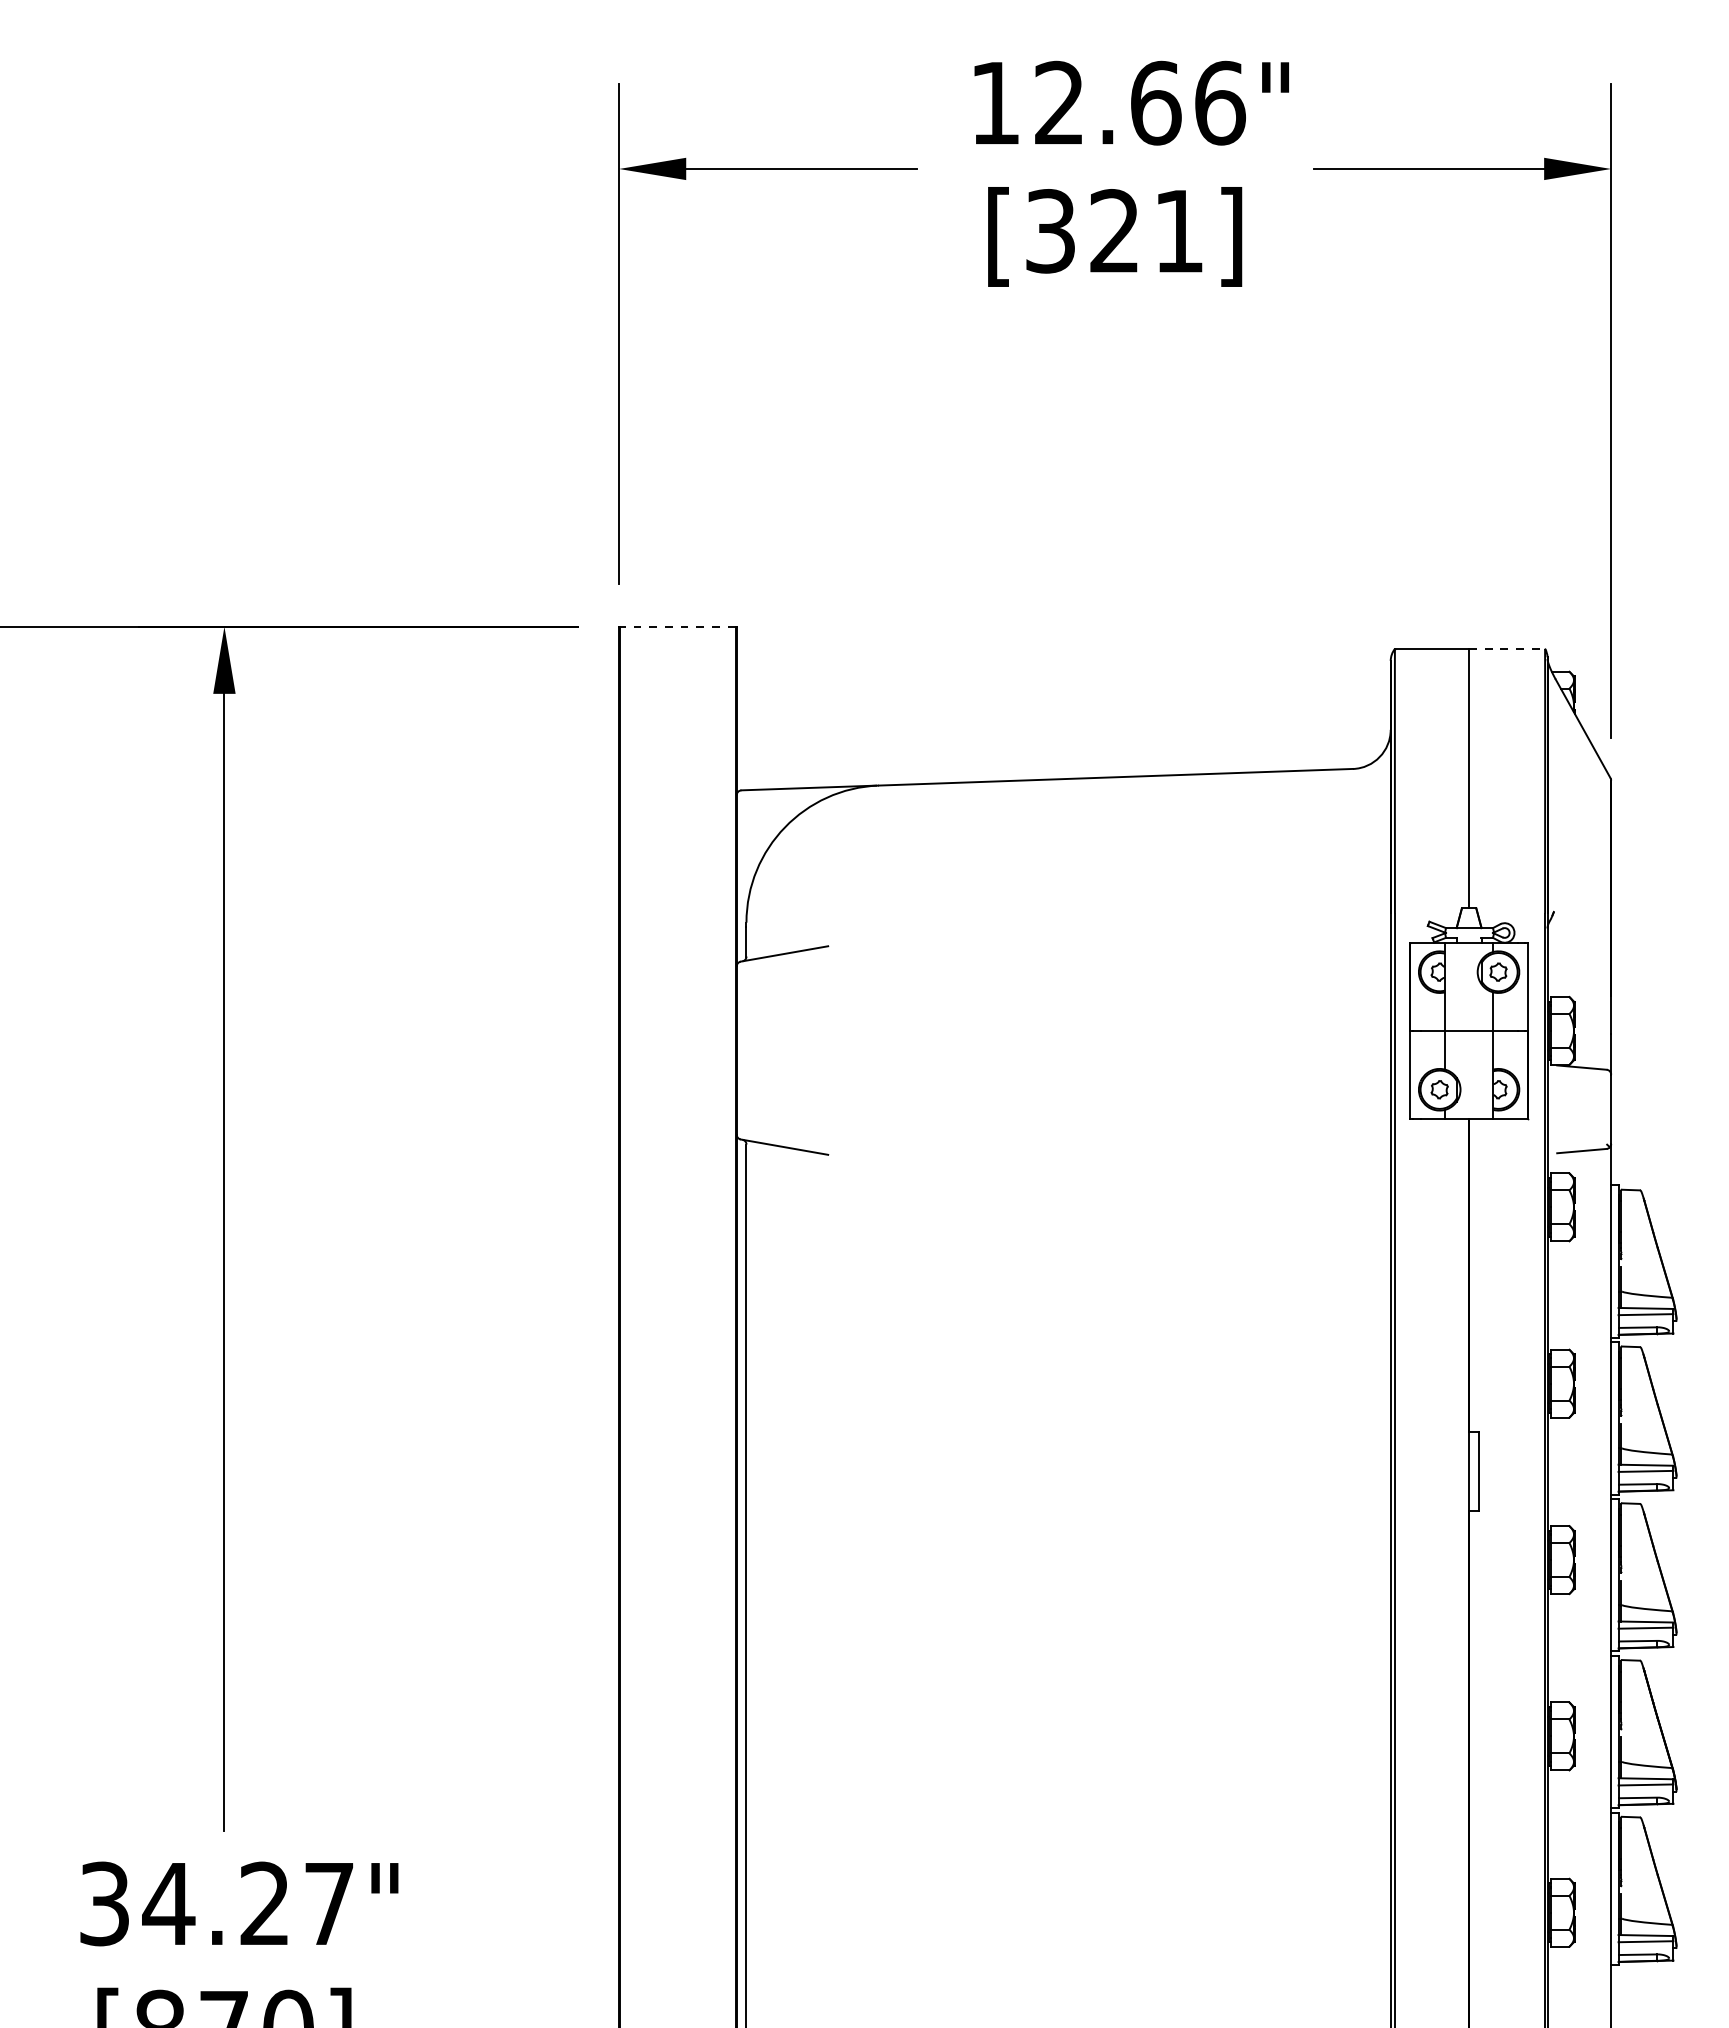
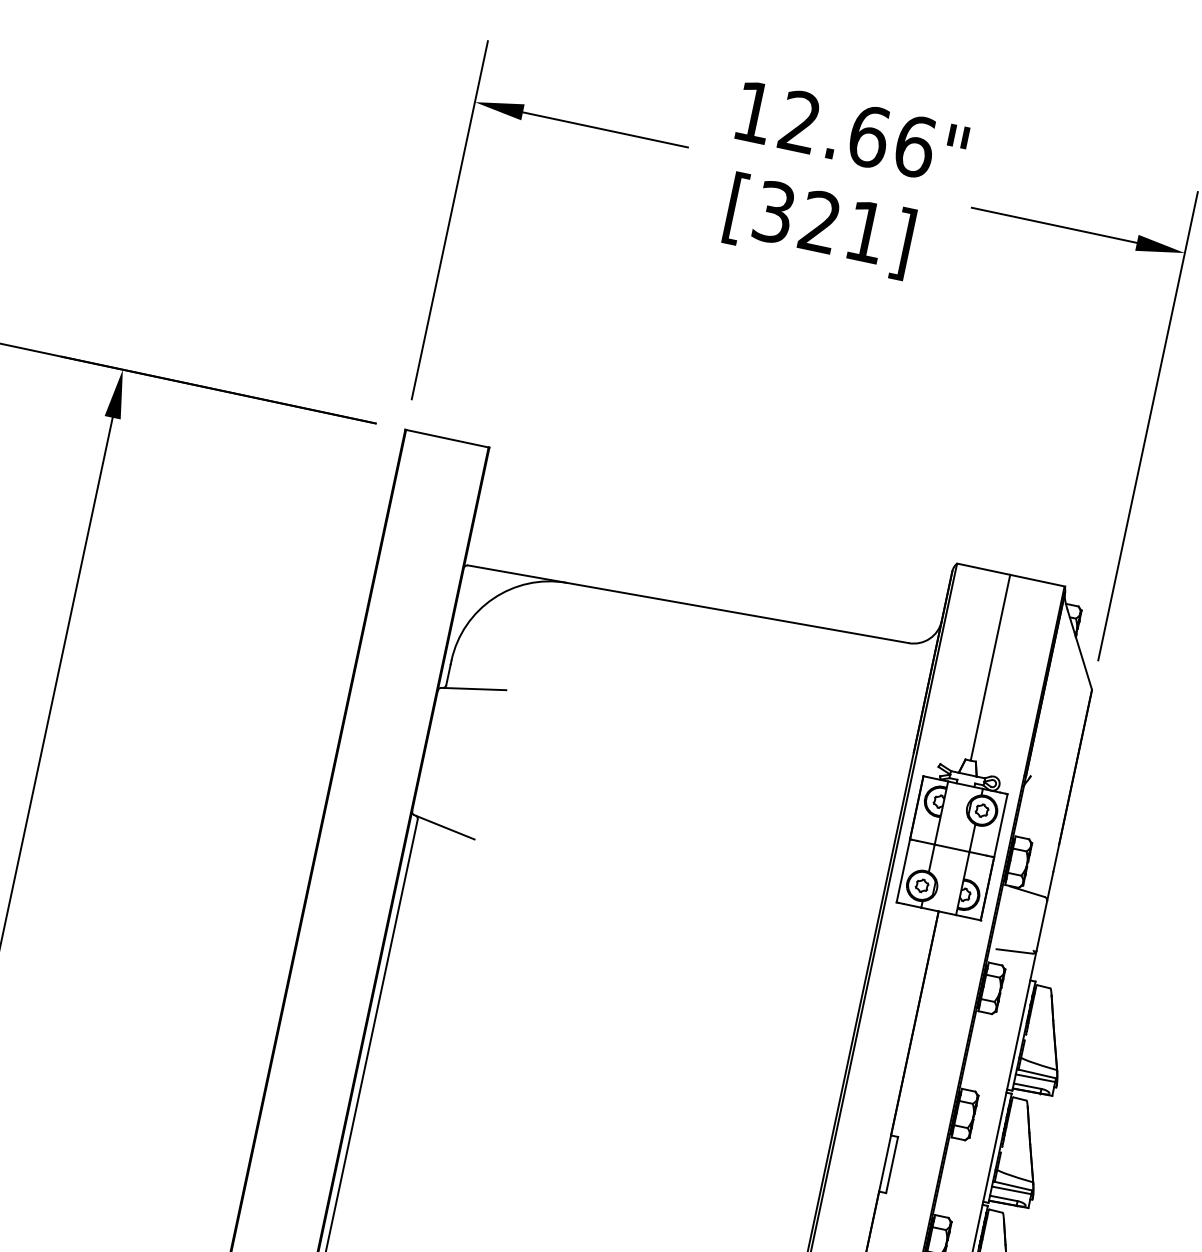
line: (677, 626) -> (447, 438), dashed -> solid
line: (1507, 648) -> (1037, 580), dashed -> solid

